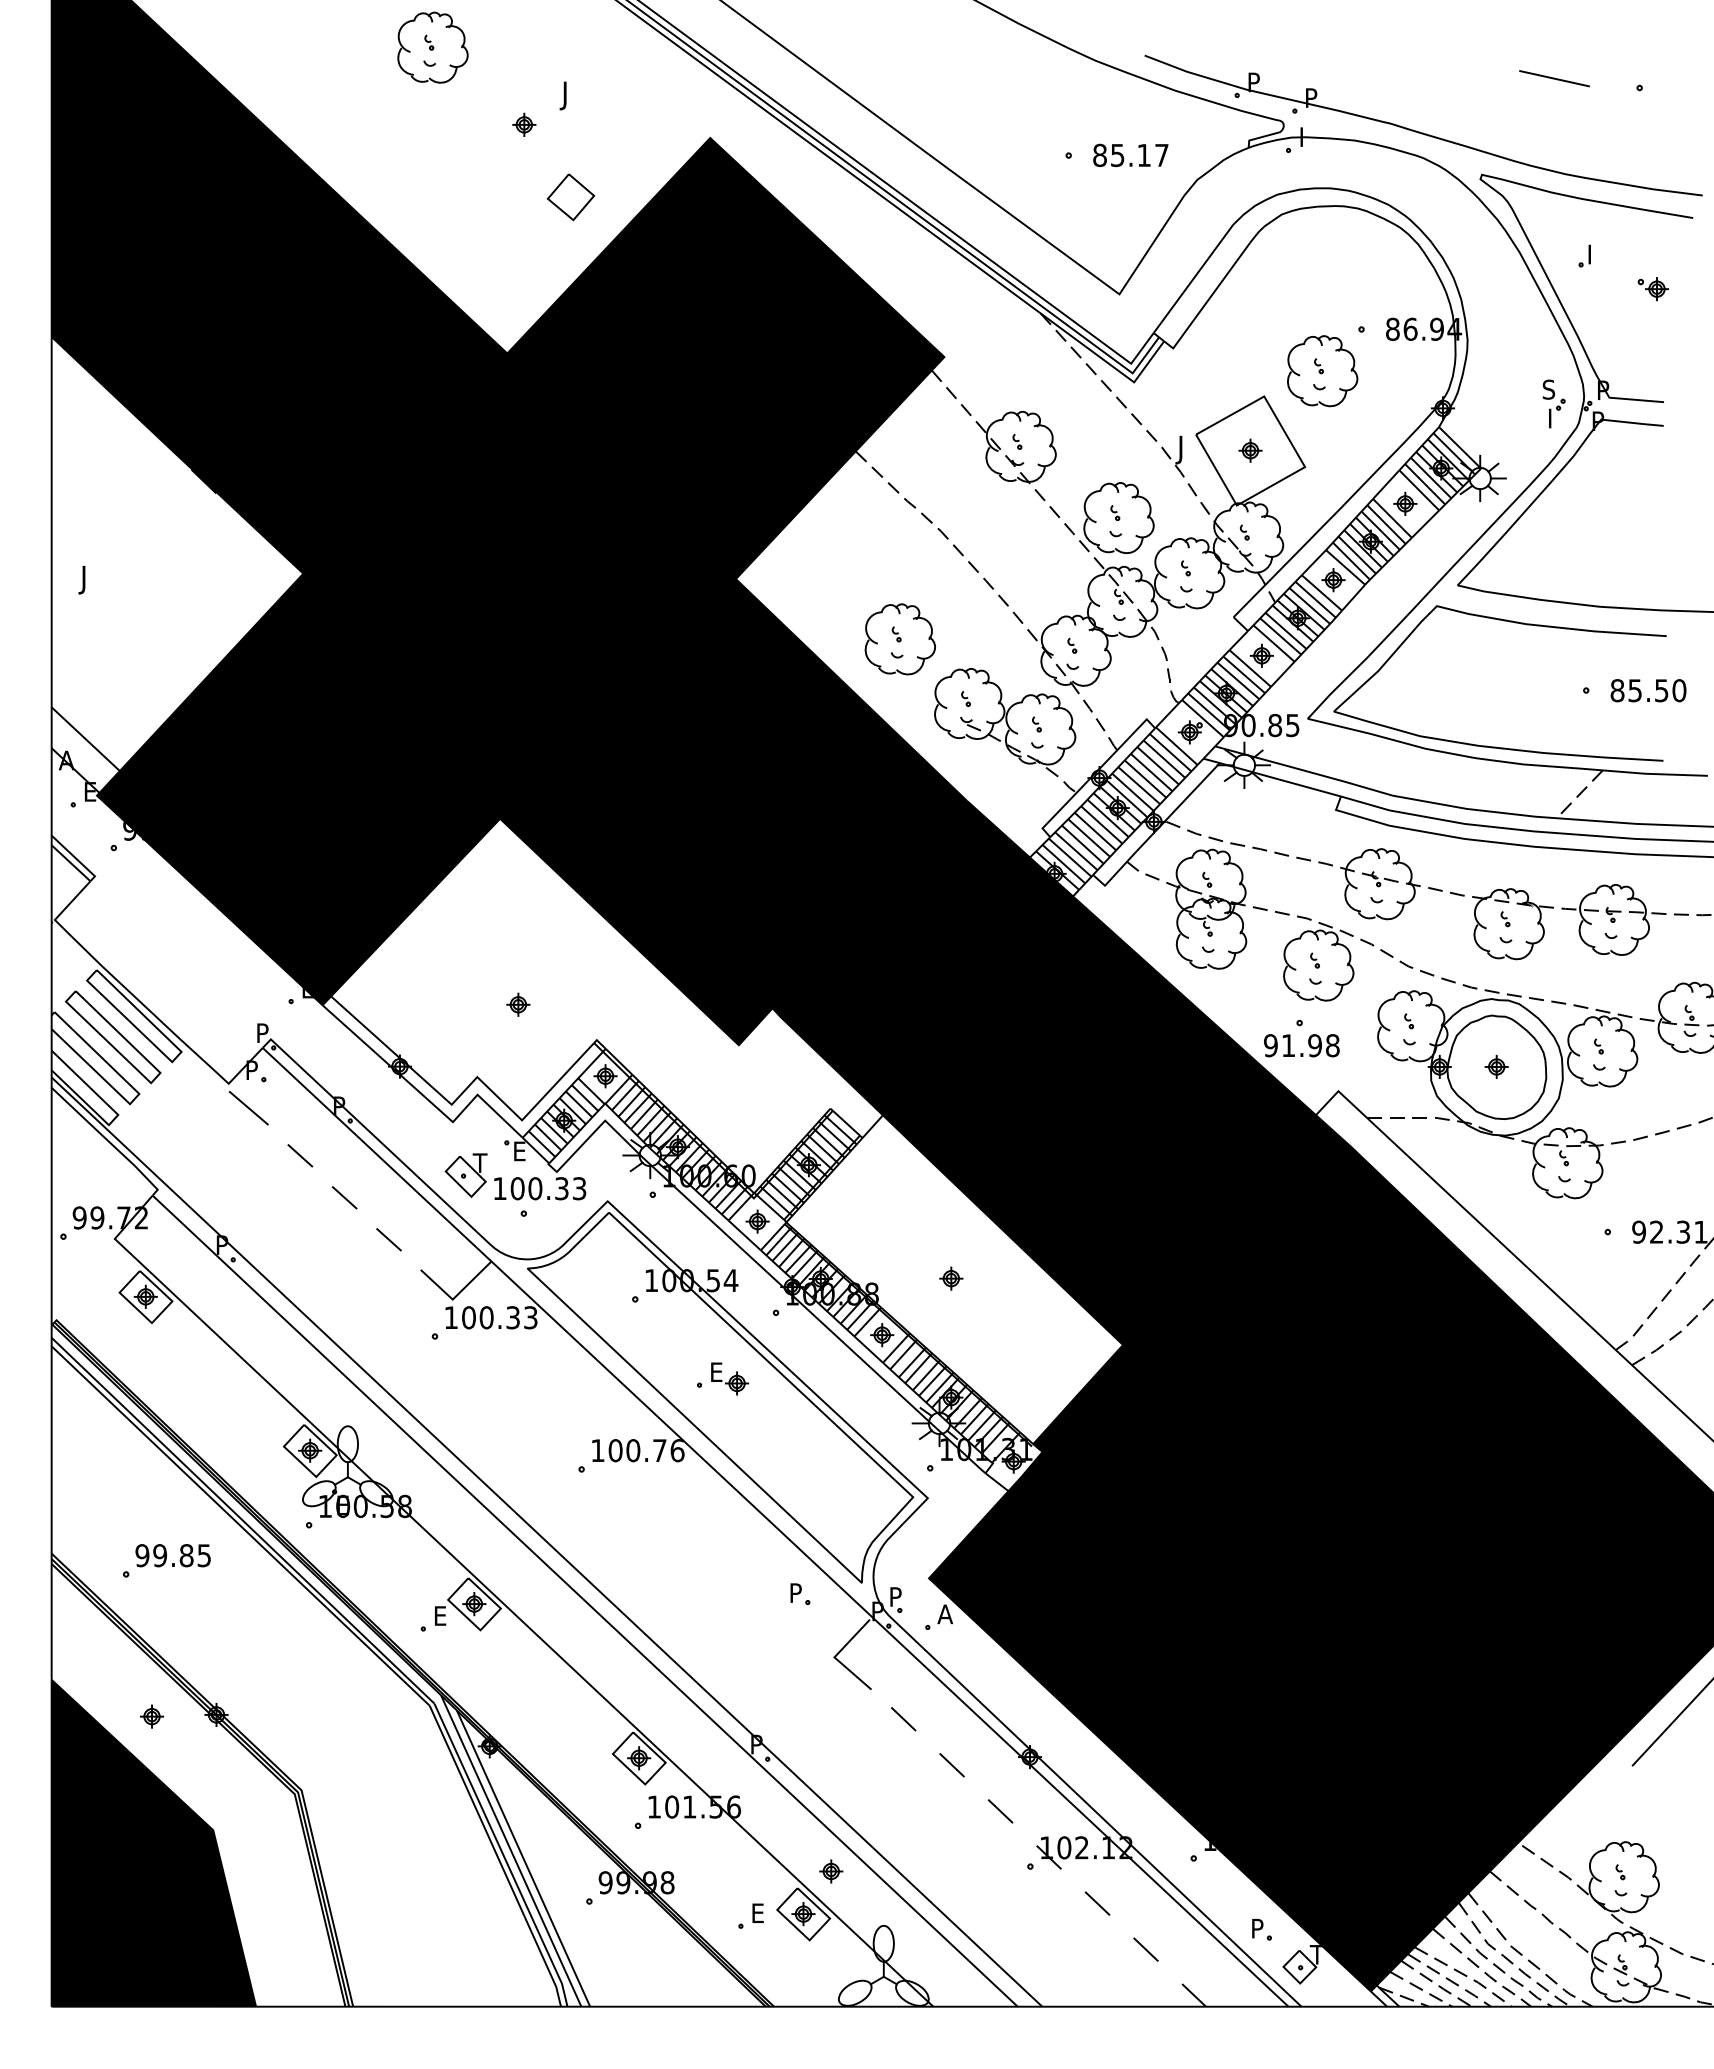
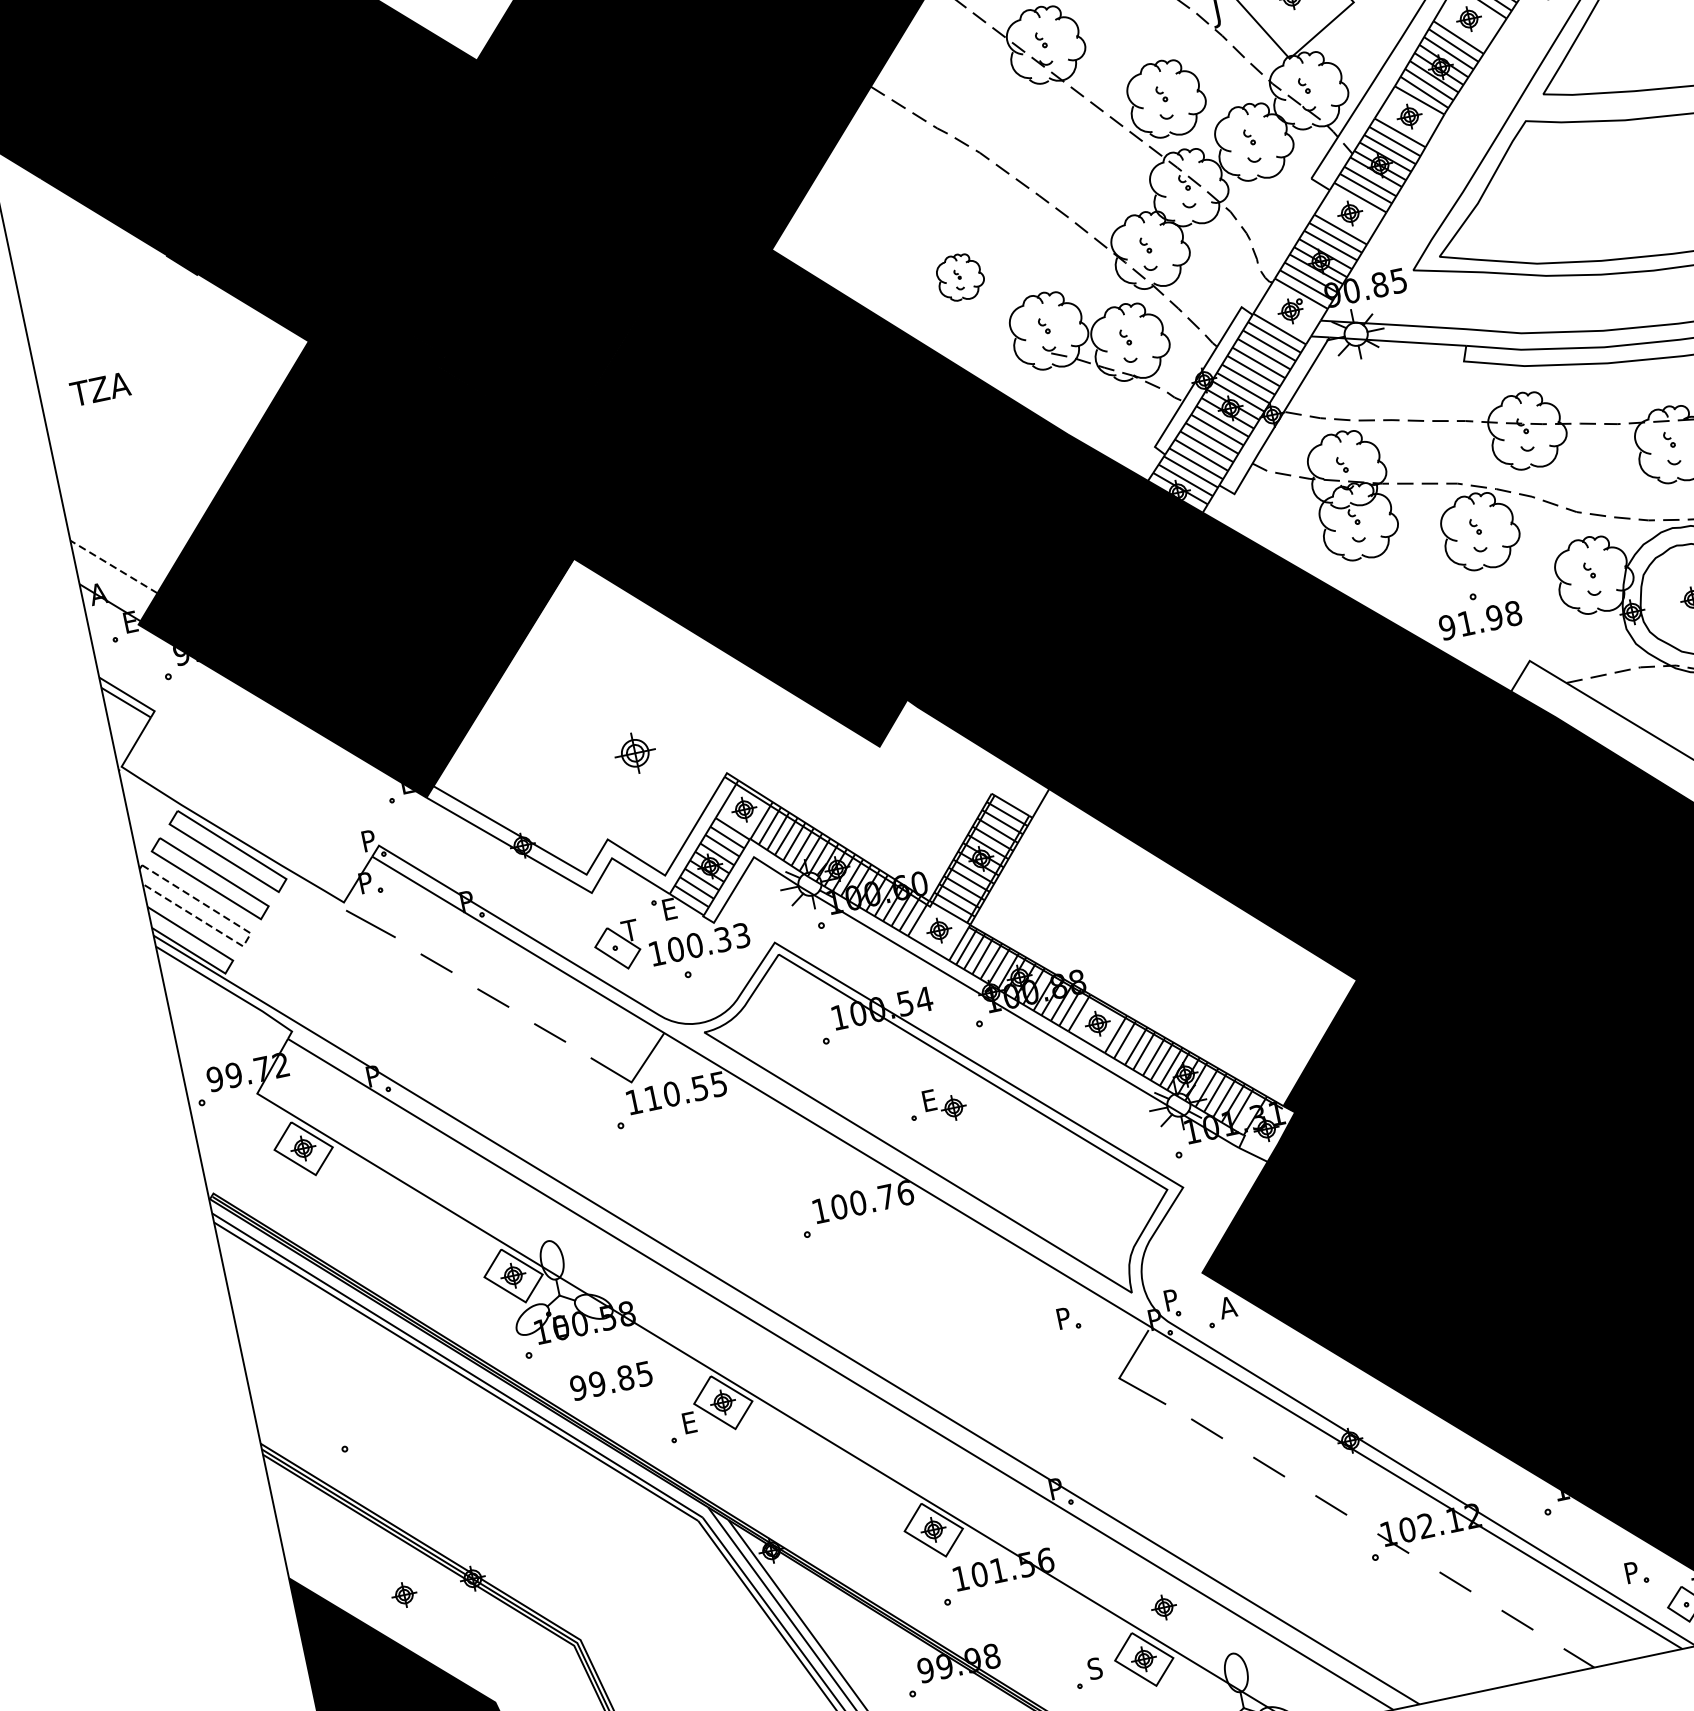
text: (106, 579) -> (100, 391), J -> TZA
part: (899, 639) -> (959, 277), size x0.6
line: (85, 739) -> (113, 567), solid -> dashed
part: (518, 1004) -> (635, 752), size x1.6
line: (137, 1096) -> (249, 936), solid -> dashed
part: (951, 1278) -> (1159, 947), removed
text: (499, 1317) -> (685, 1091), 100.33 -> 110.55
text: (172, 1555) -> (610, 1380), moved
text: (757, 1913) -> (1094, 1668), E -> S

